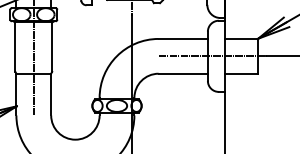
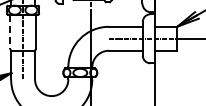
line: (15, 47) -> (10, 32), solid -> dashed

